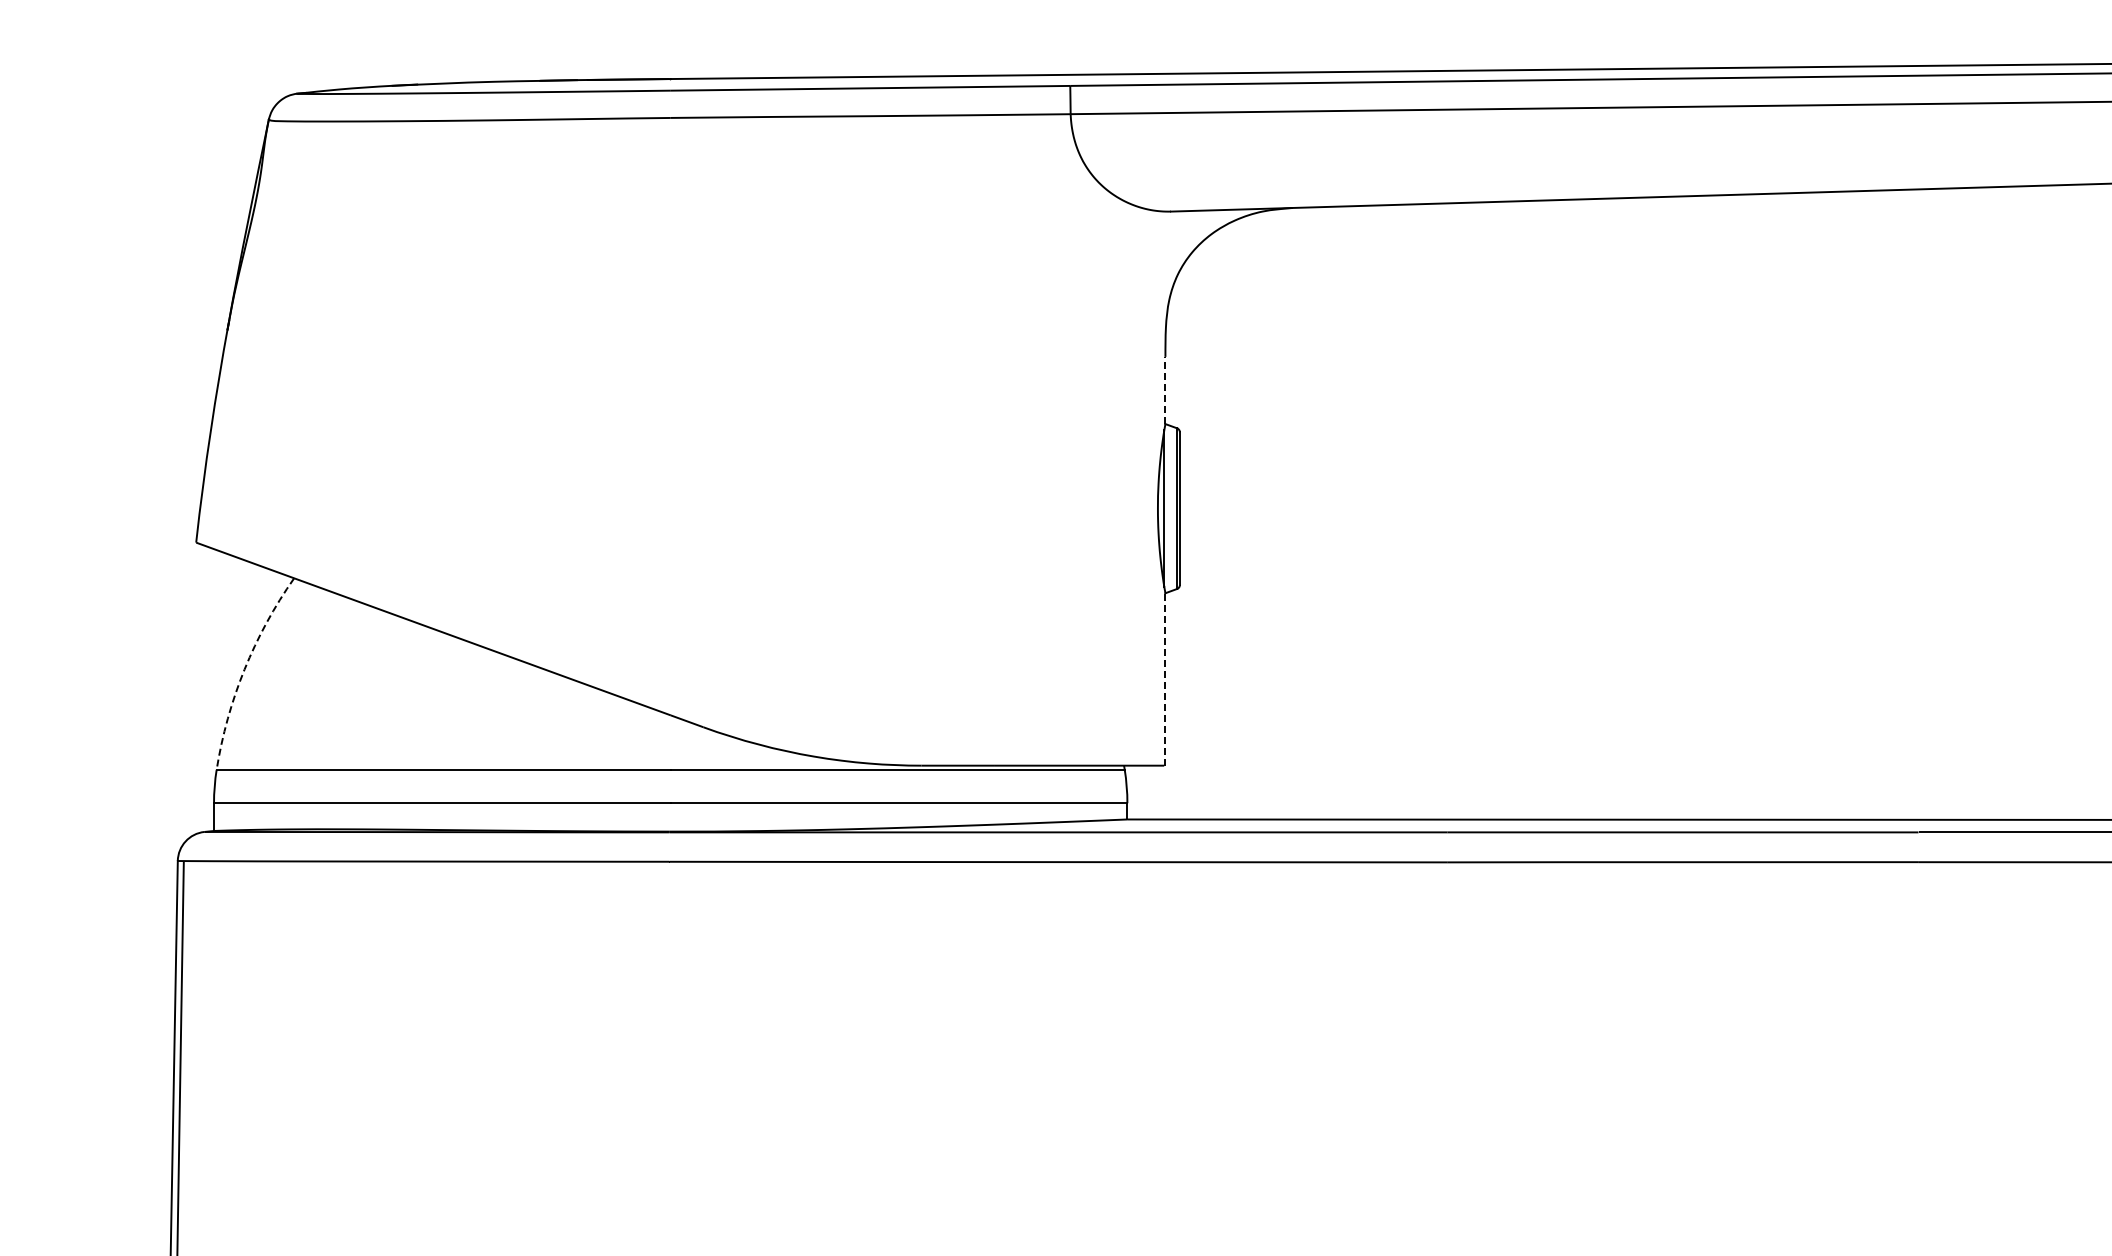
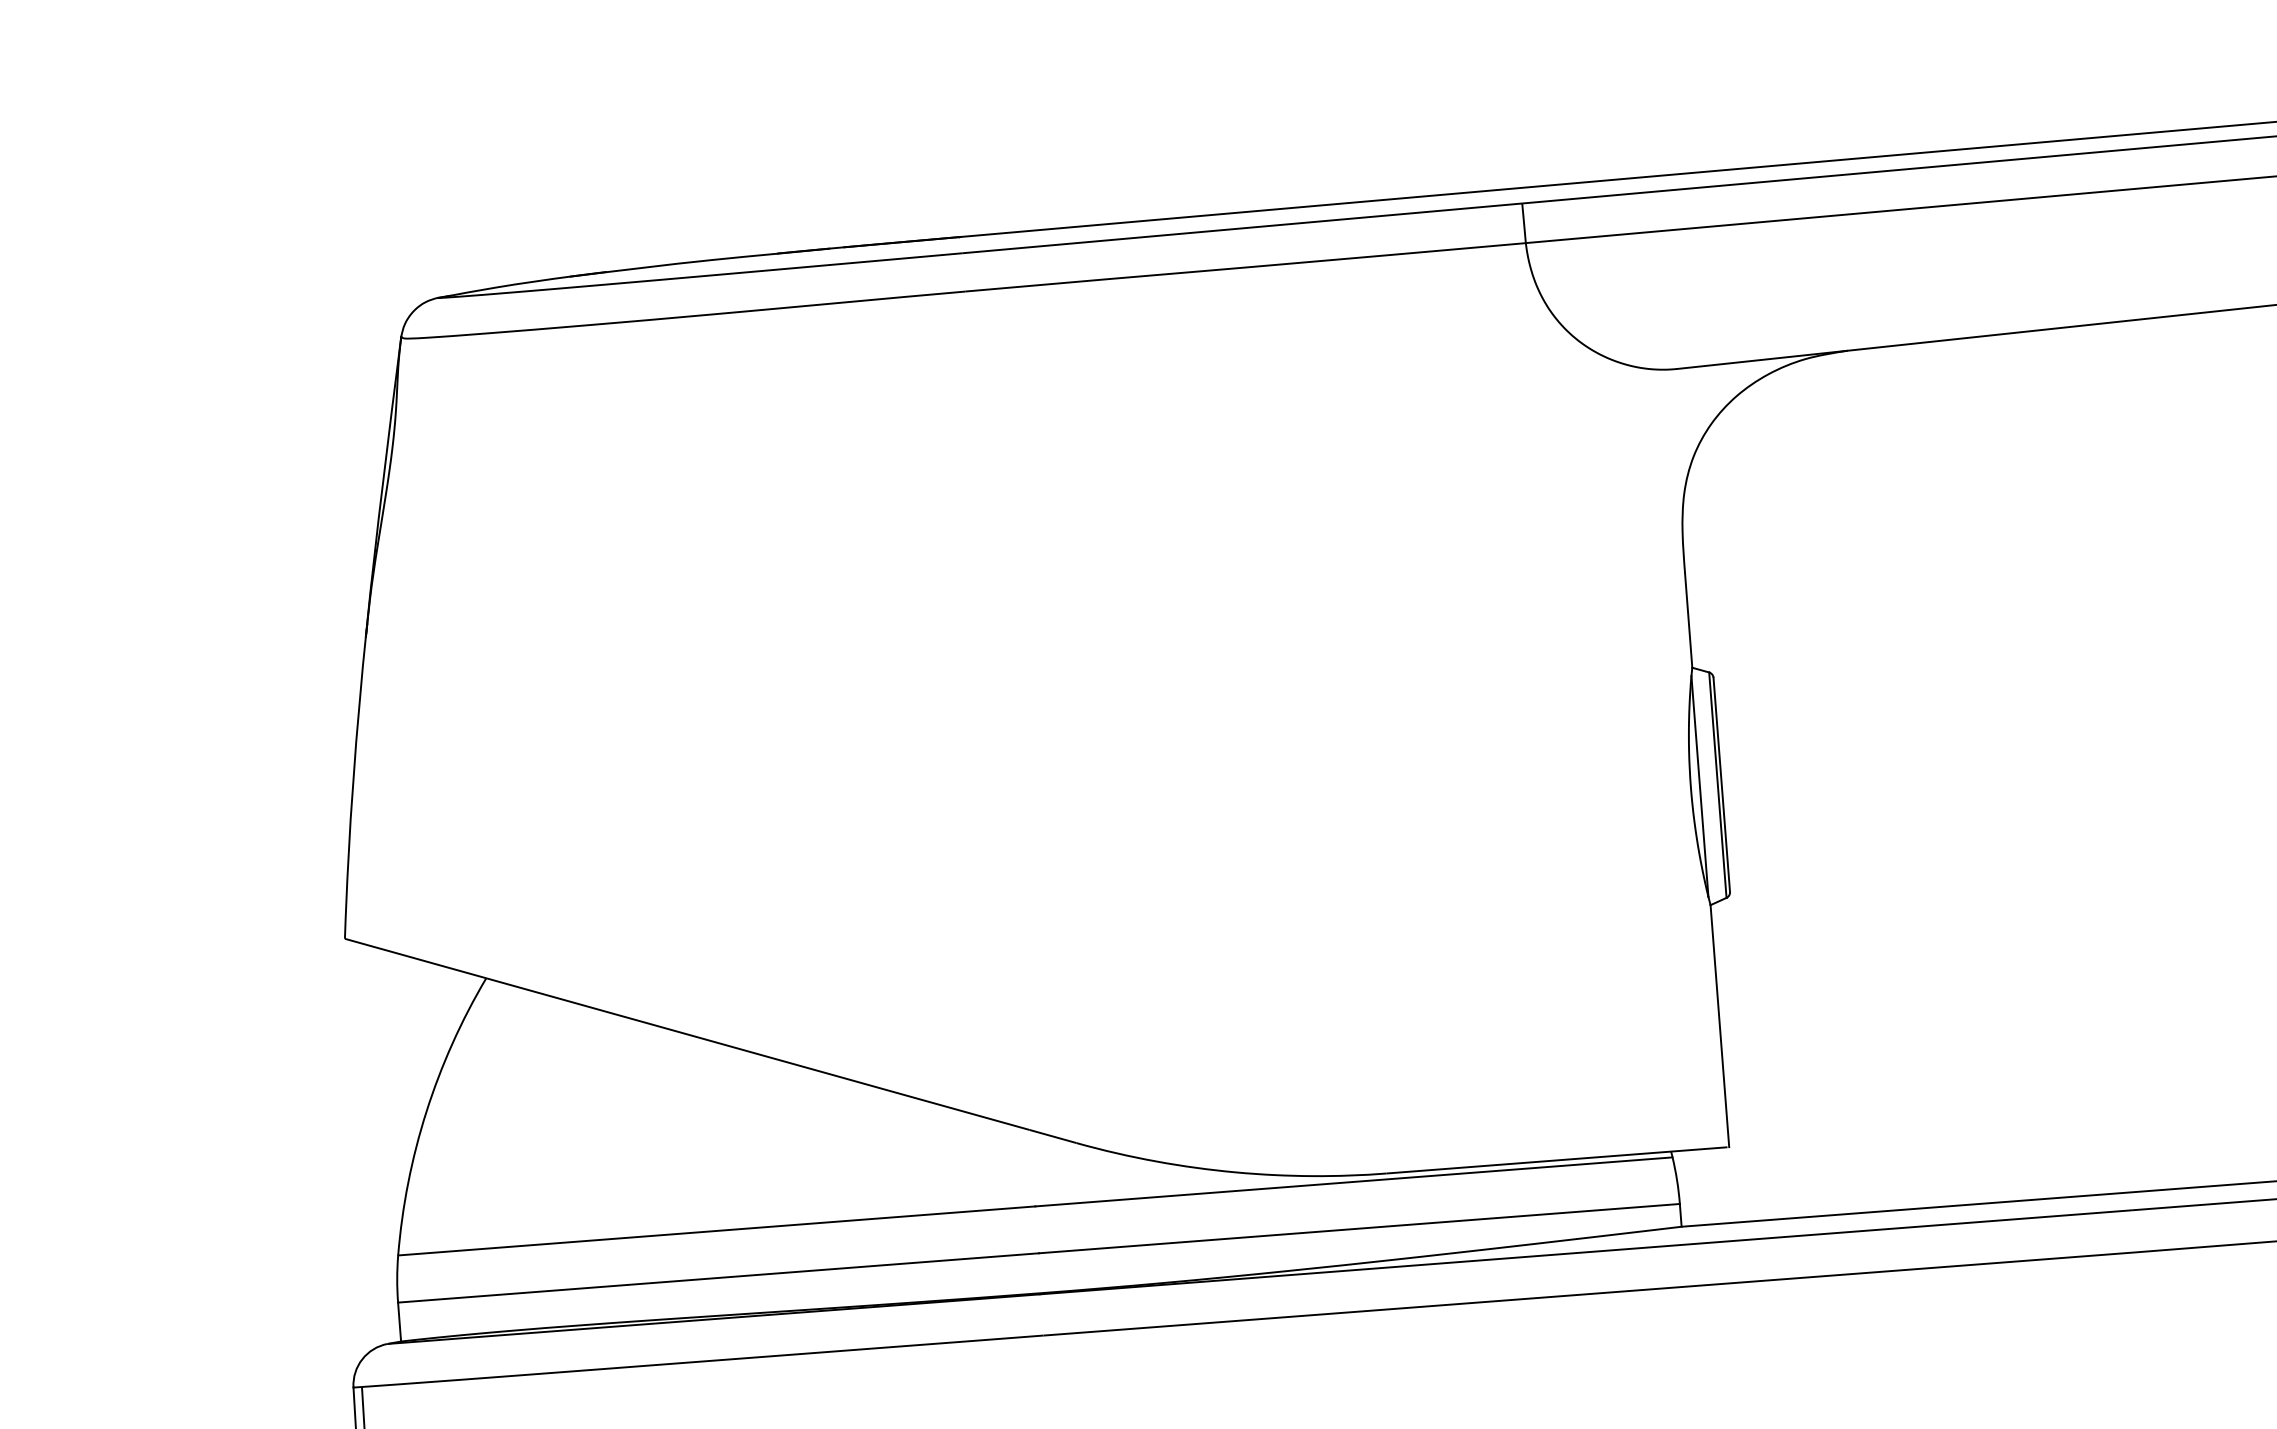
line: (1165, 390) -> (1688, 620), dashed -> solid
arc: (244, 669) -> (426, 1111), dashed -> solid
line: (1165, 678) -> (1719, 1024), dashed -> solid

